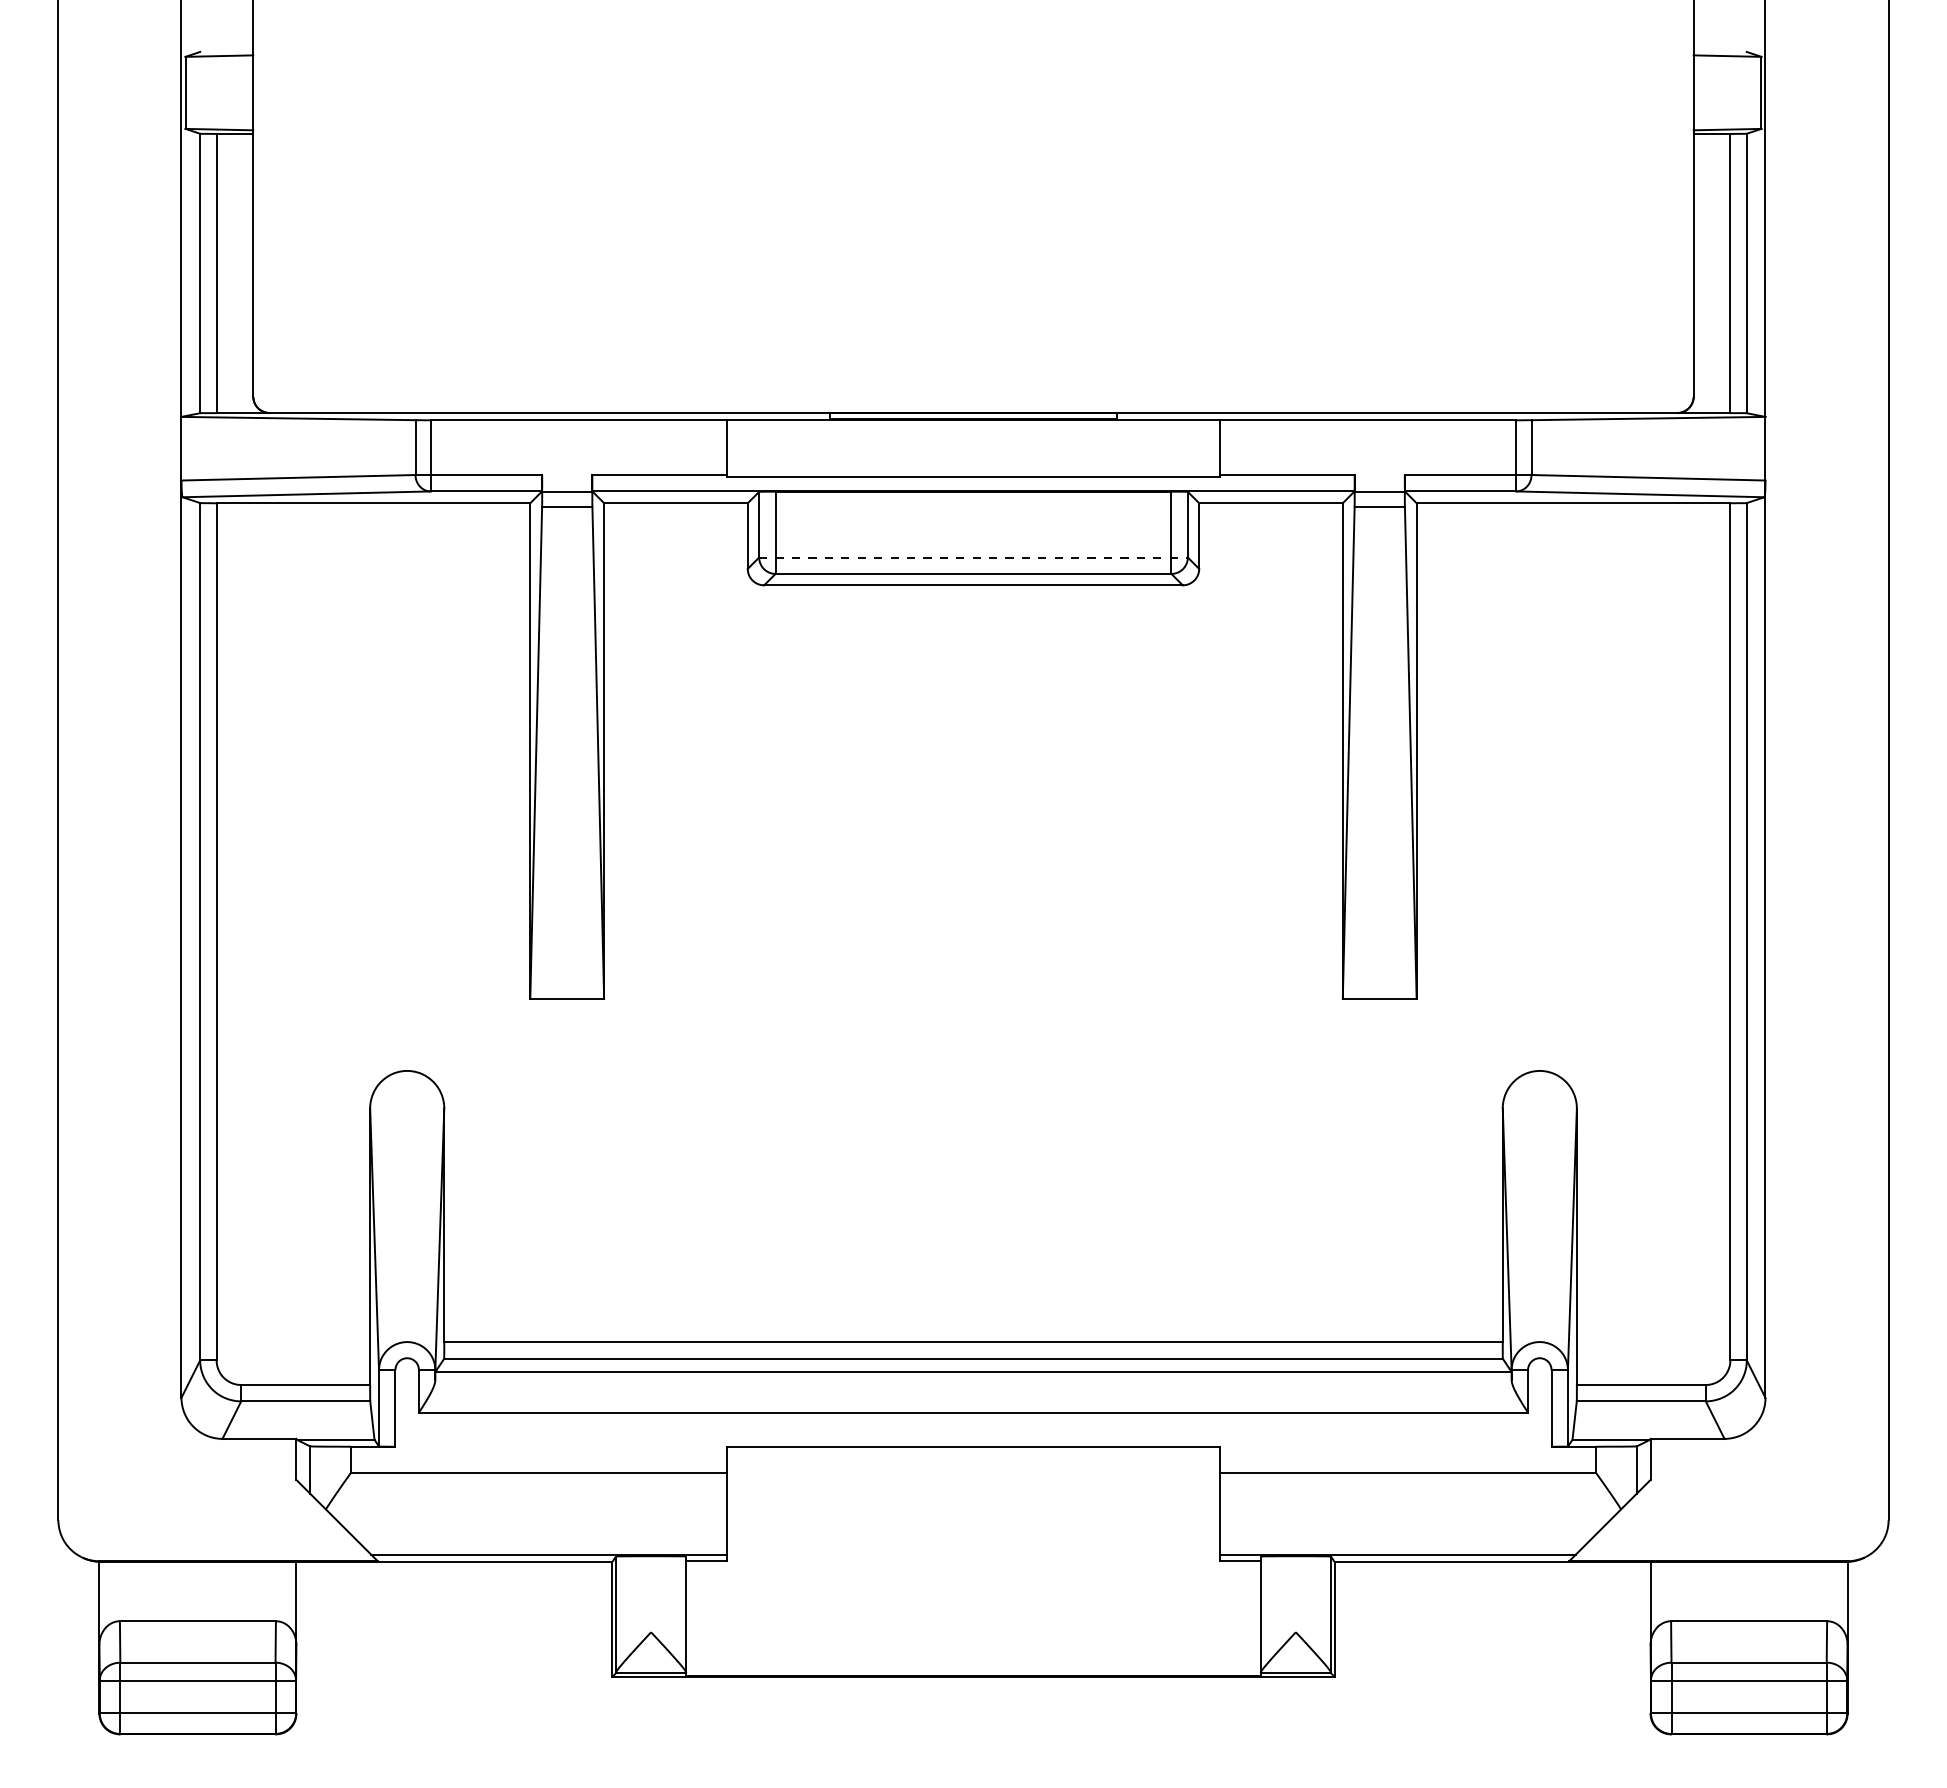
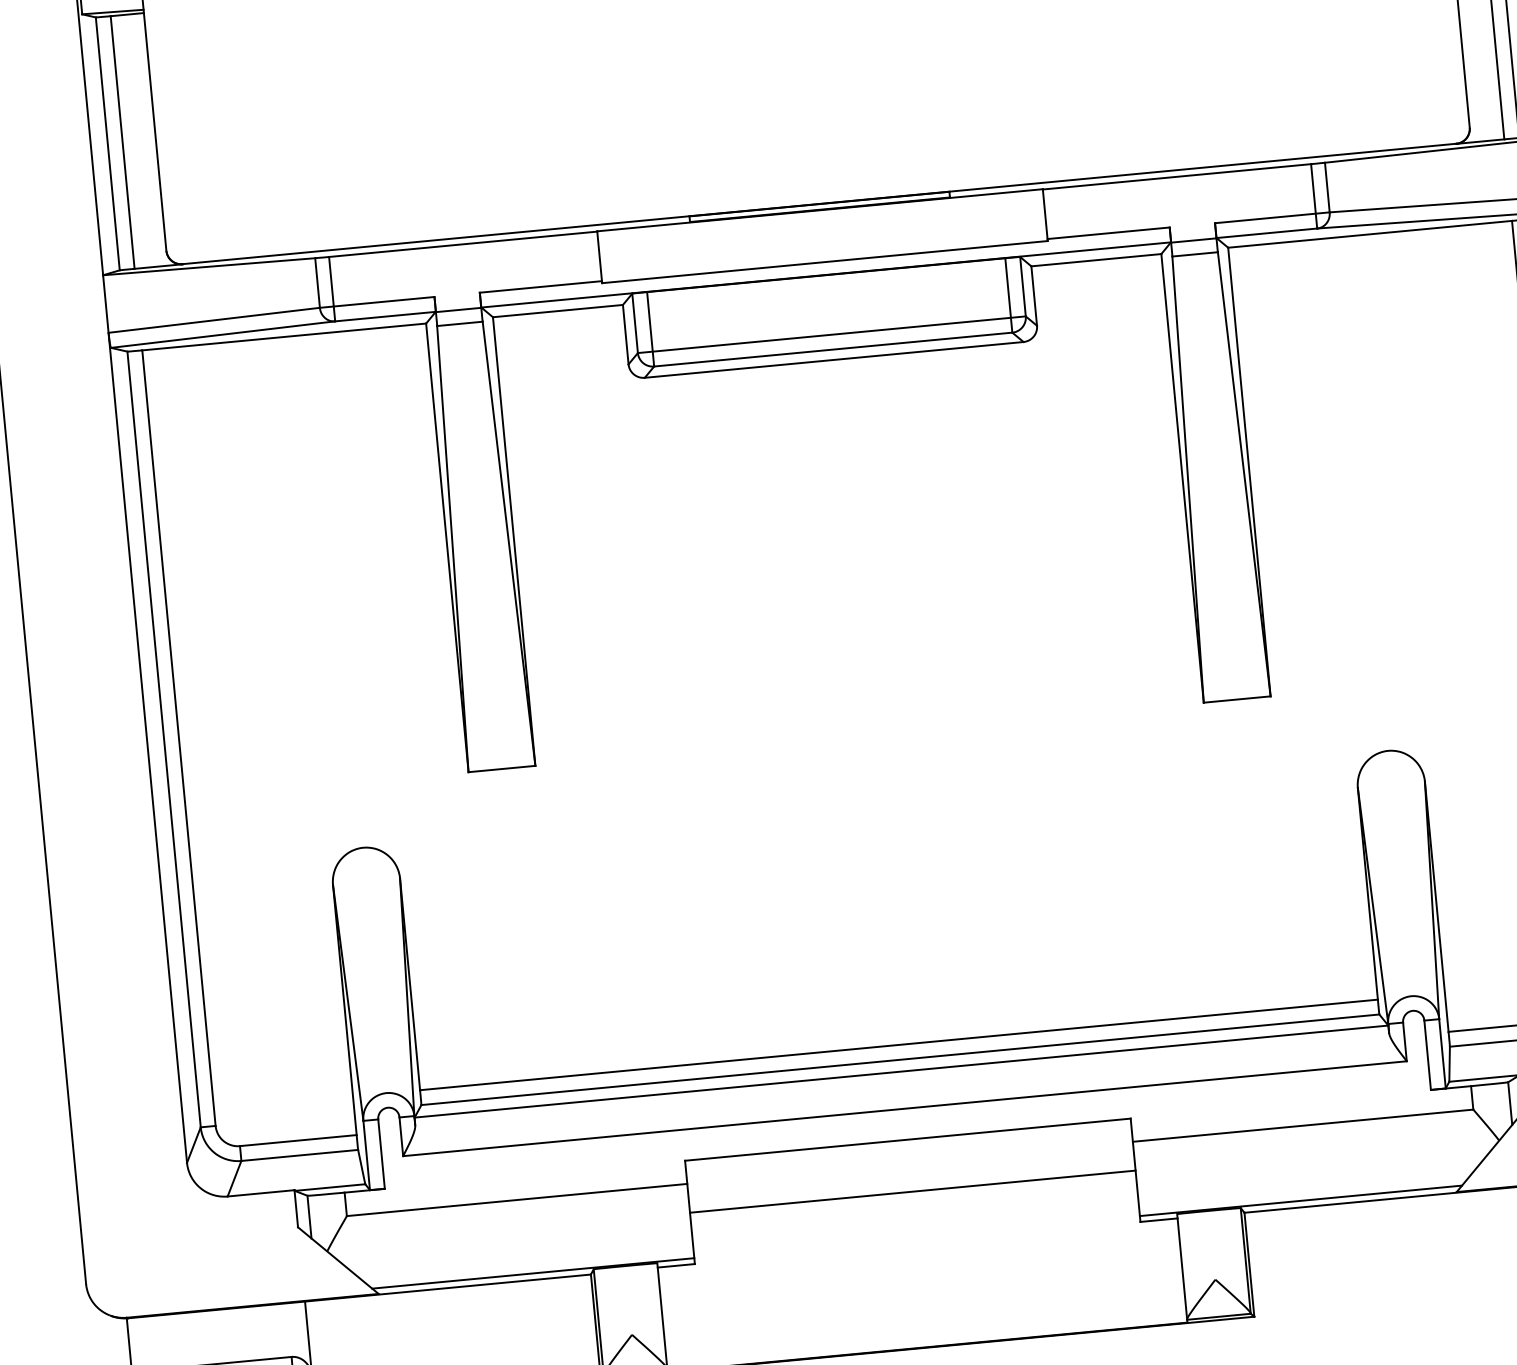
line: (974, 557) -> (832, 334), dashed -> solid
line: (973, 1504) -> (912, 1191), added

